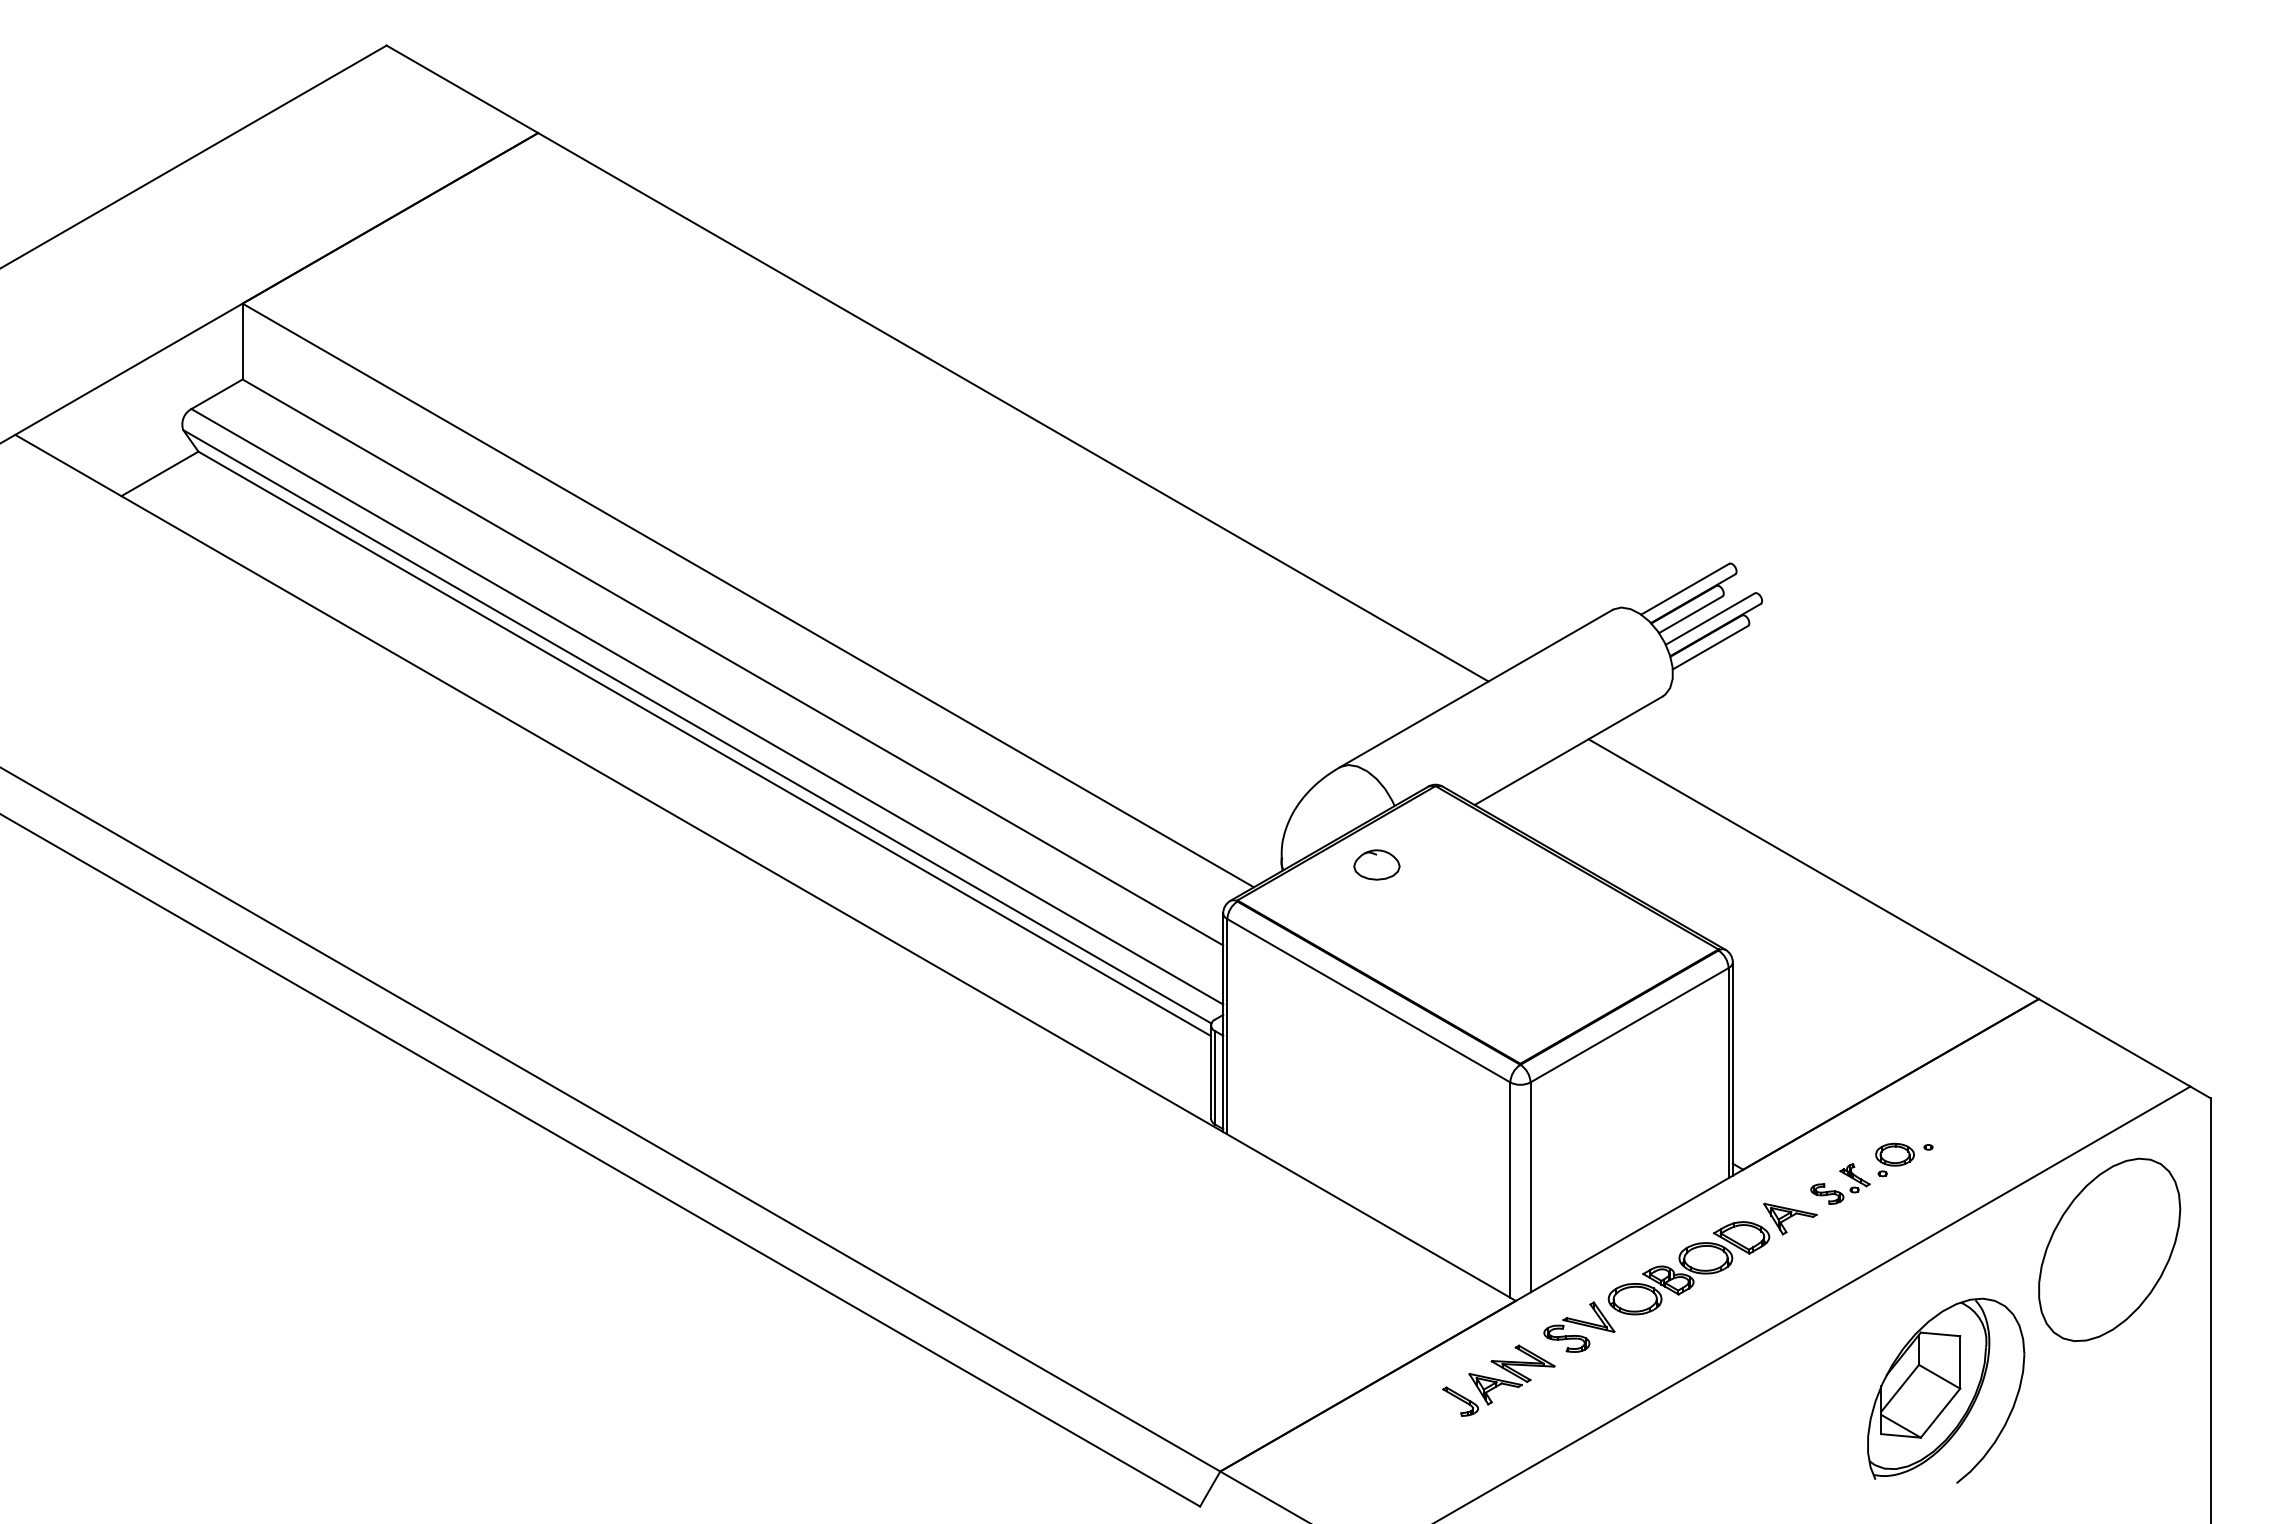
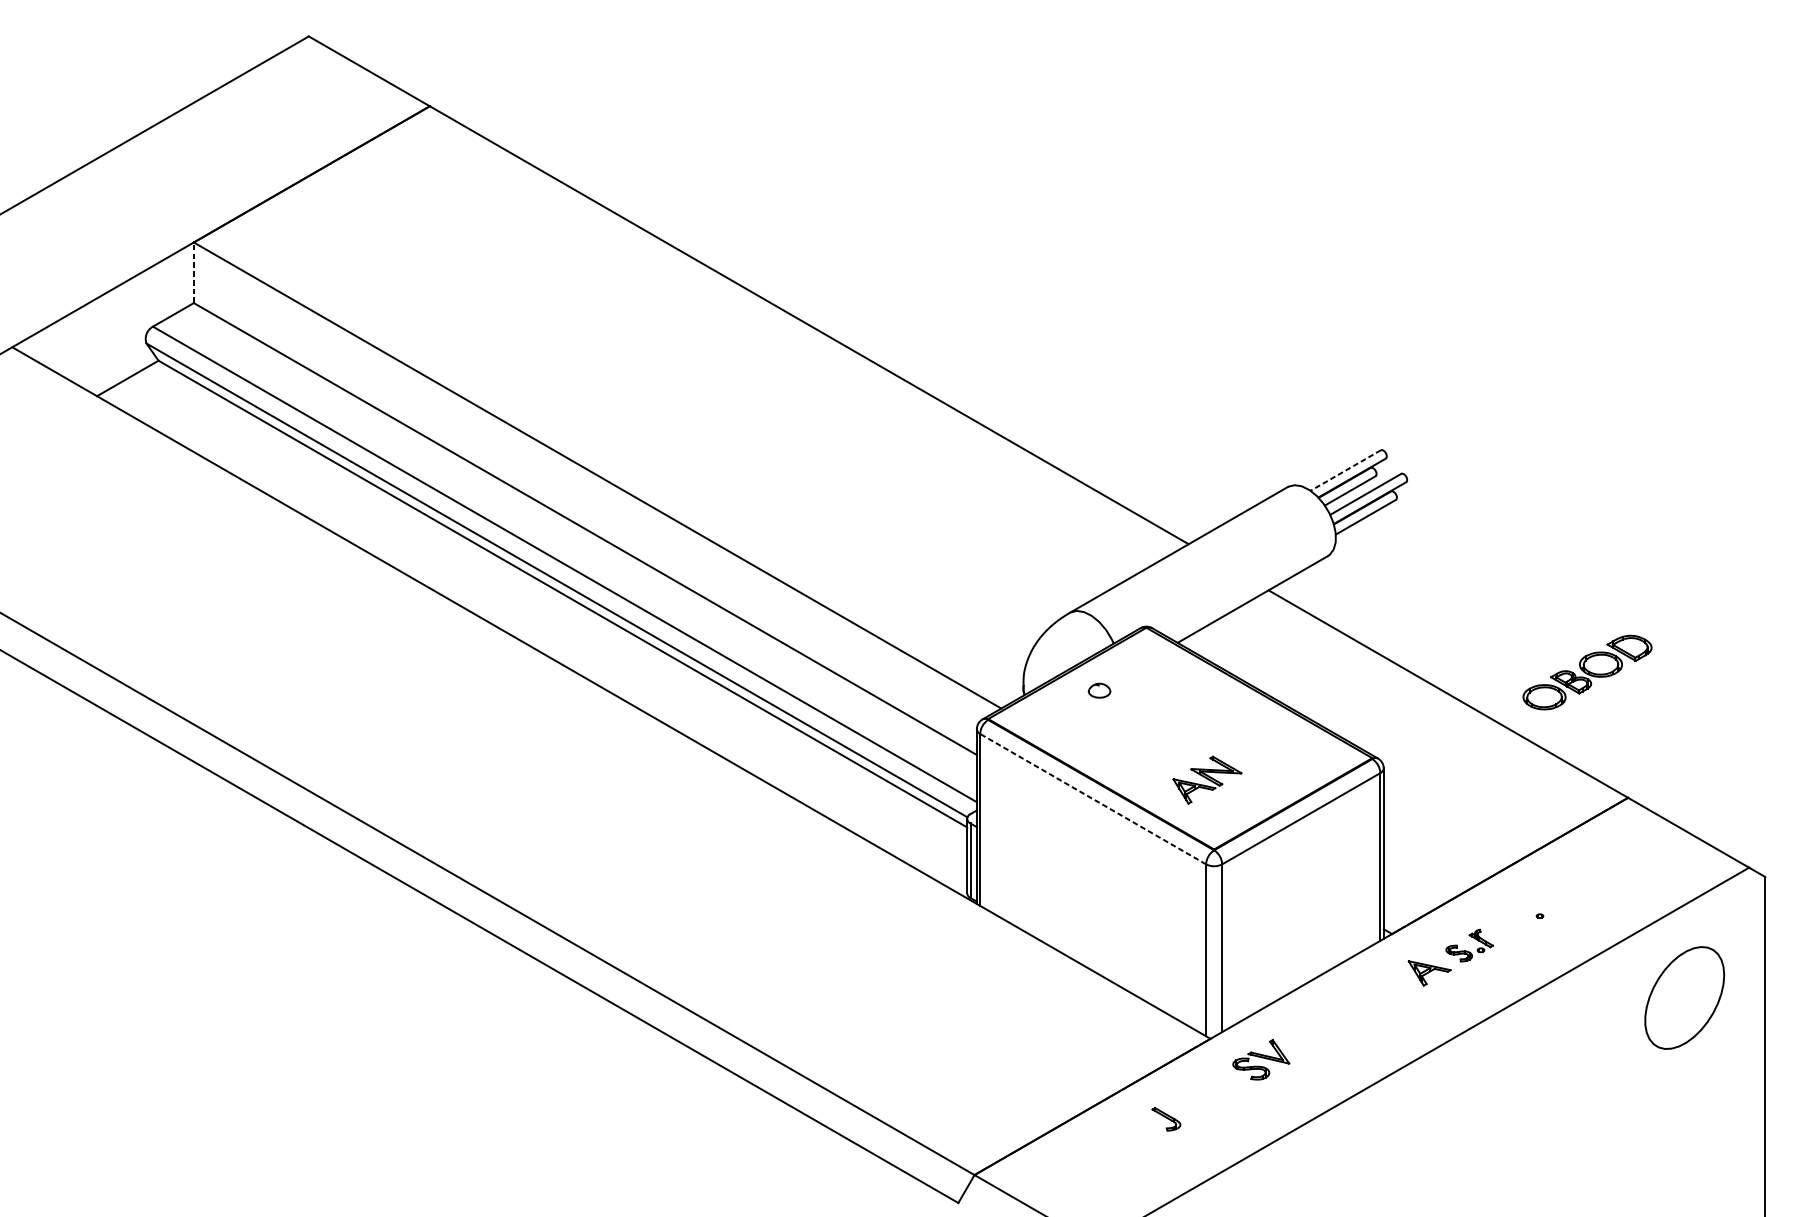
line: (242, 341) -> (193, 272), solid -> dashed
line: (1685, 589) -> (1345, 470), solid -> dashed
part: (1376, 864) -> (1099, 690), size x0.6
line: (1368, 1000) -> (1092, 798), solid -> dashed
part: (1894, 1159) -> (1512, 925), removed
part: (2109, 1249) -> (1684, 997), size x0.7
part: (1688, 1268) -> (1587, 672), moved
part: (1511, 1374) -> (1207, 779), moved
part: (1946, 1390) -> (1554, 1110), removed

